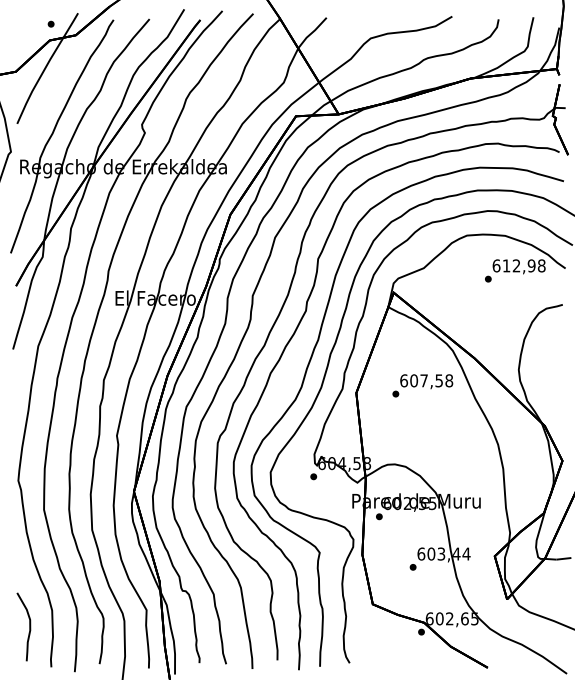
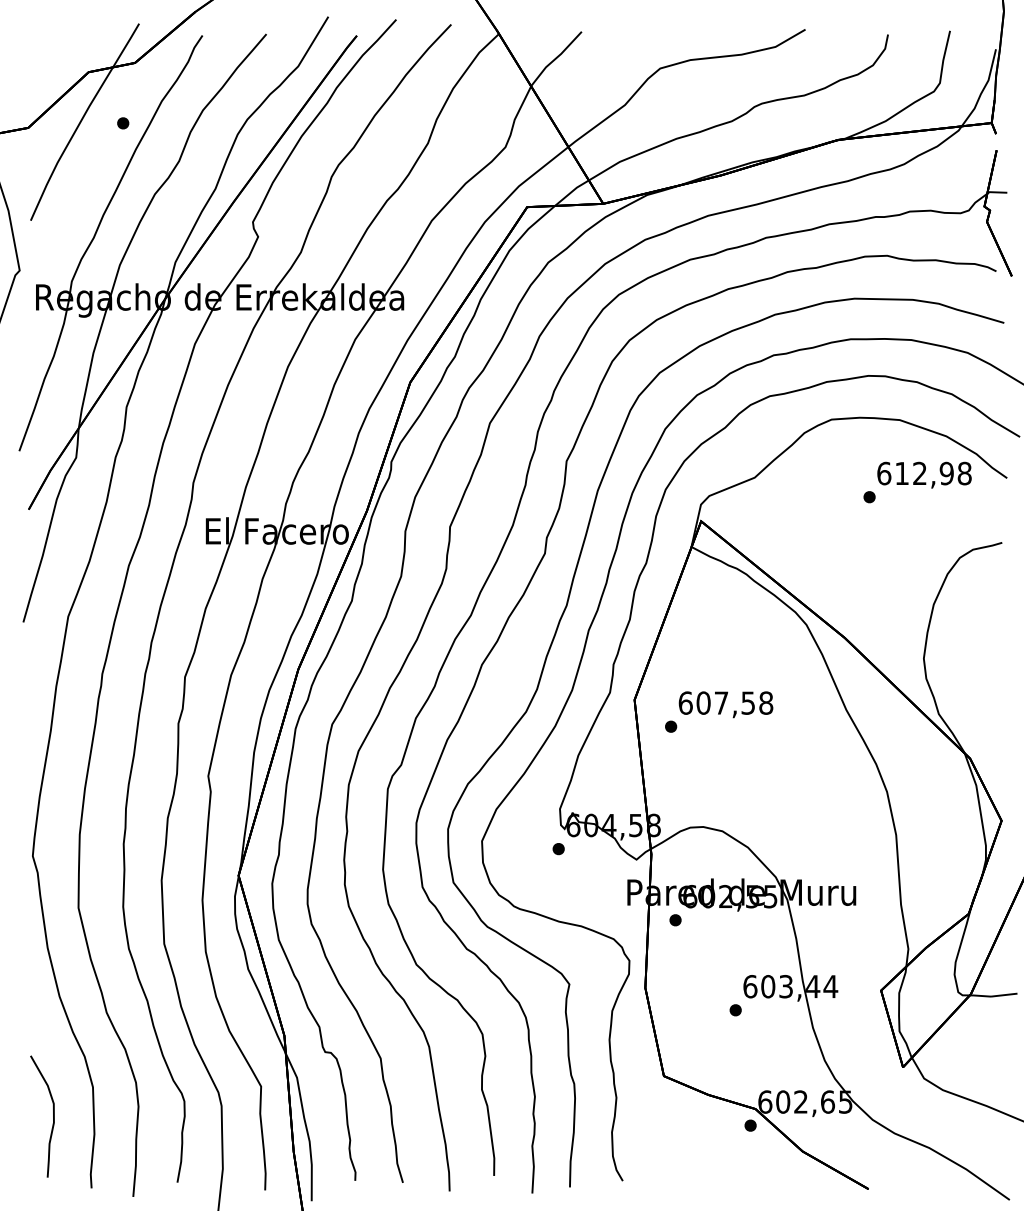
part: (50, 23) -> (122, 122), moved
text: (422, 385) -> (718, 711), moved

